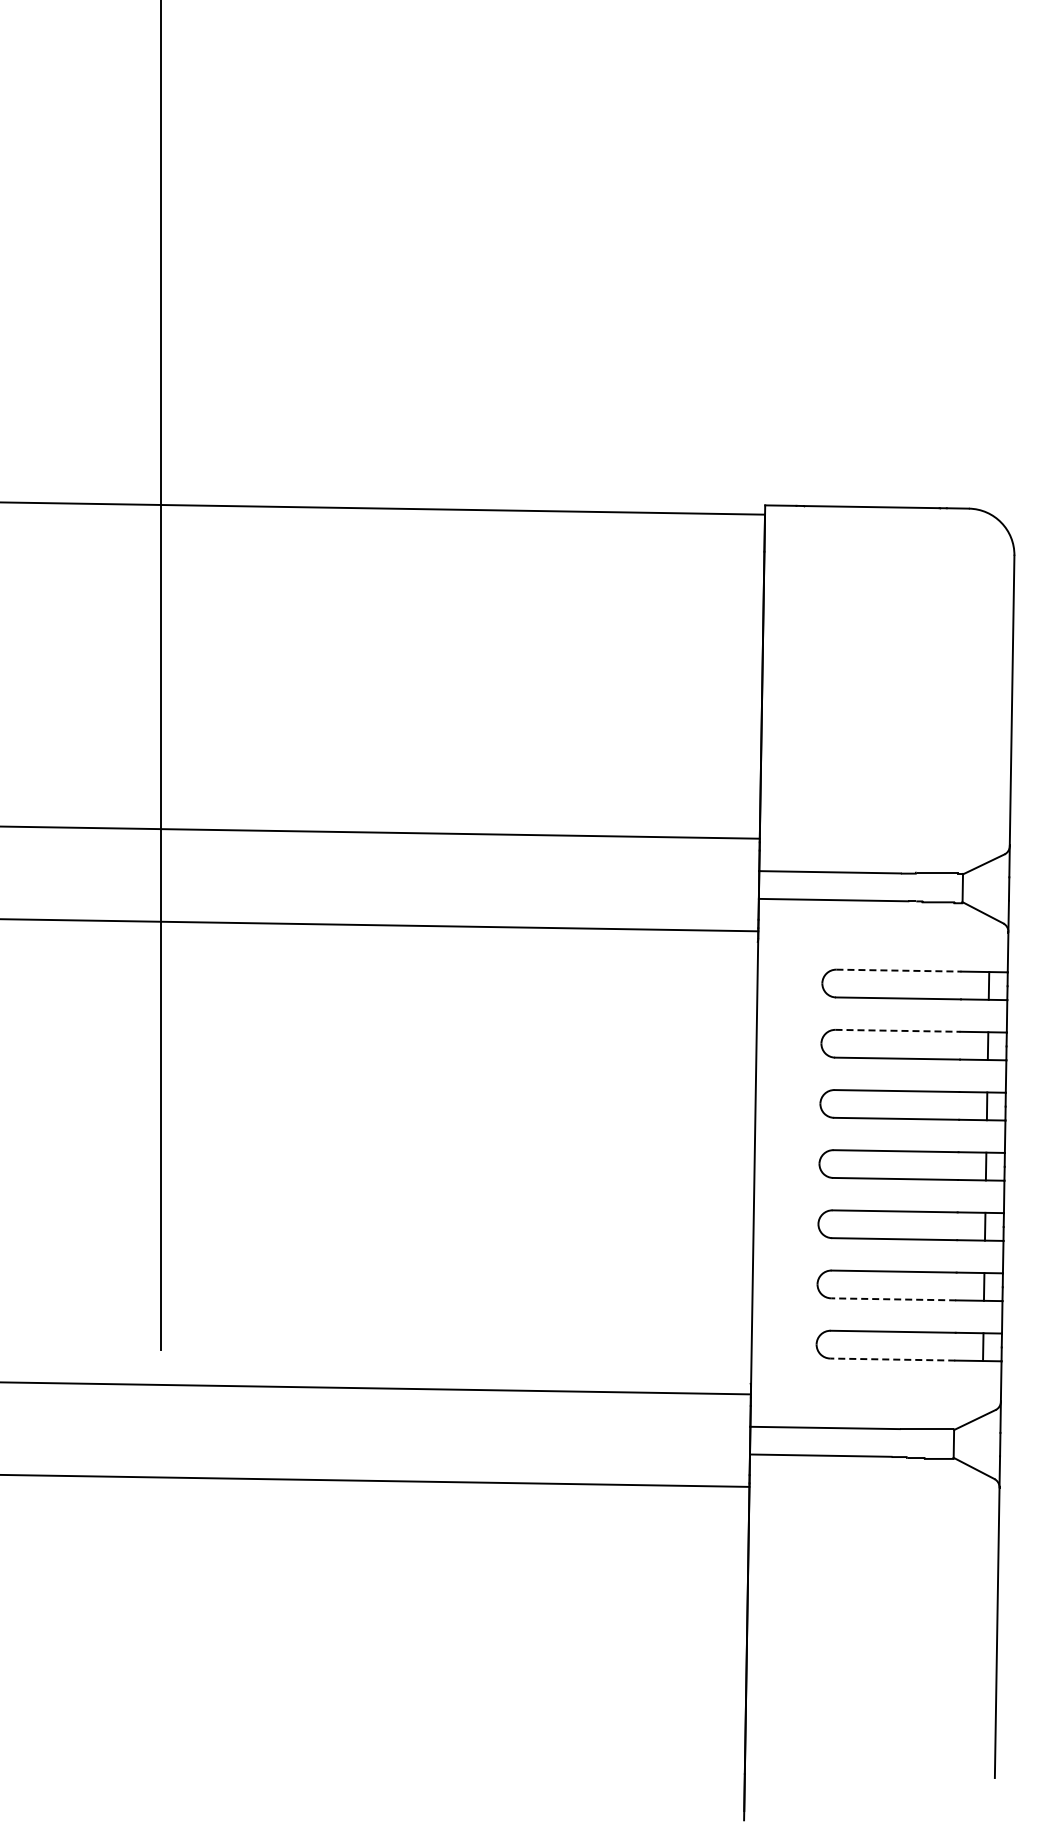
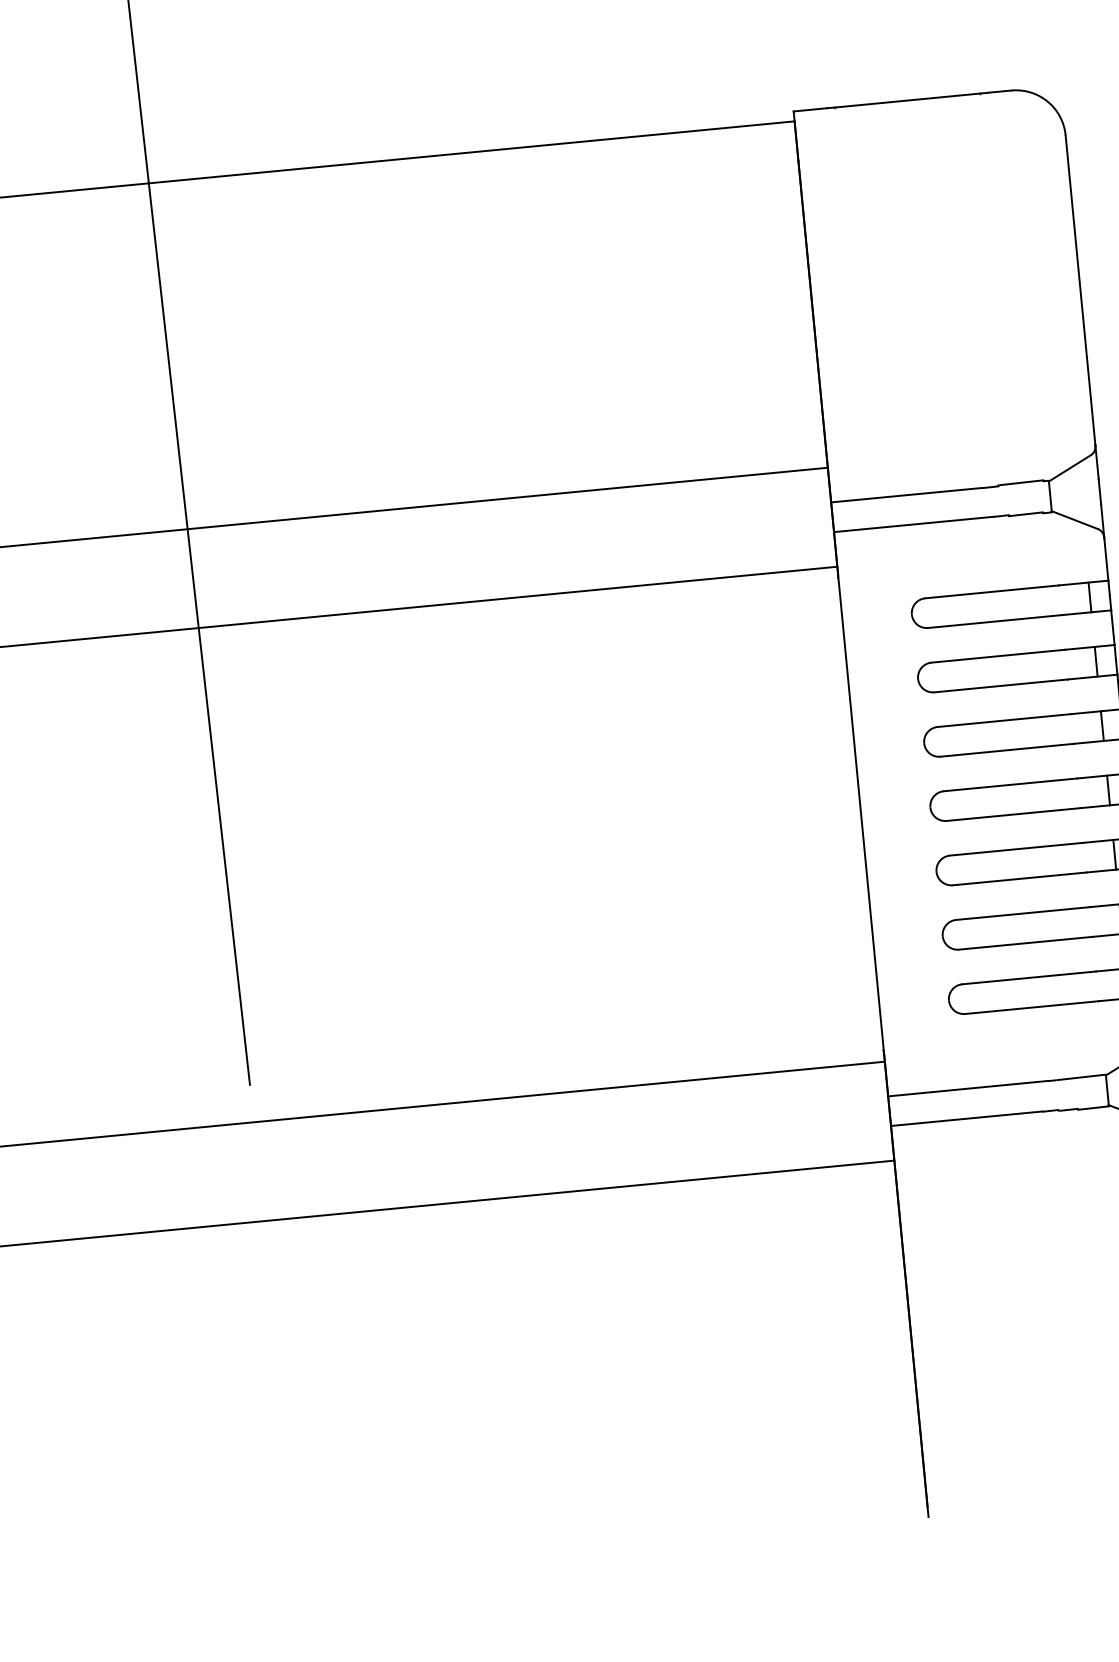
line: (898, 970) -> (991, 591), dashed -> solid
line: (898, 1030) -> (998, 655), dashed -> solid
line: (893, 1299) -> (1025, 943), dashed -> solid
line: (892, 1359) -> (1031, 1007), dashed -> solid

